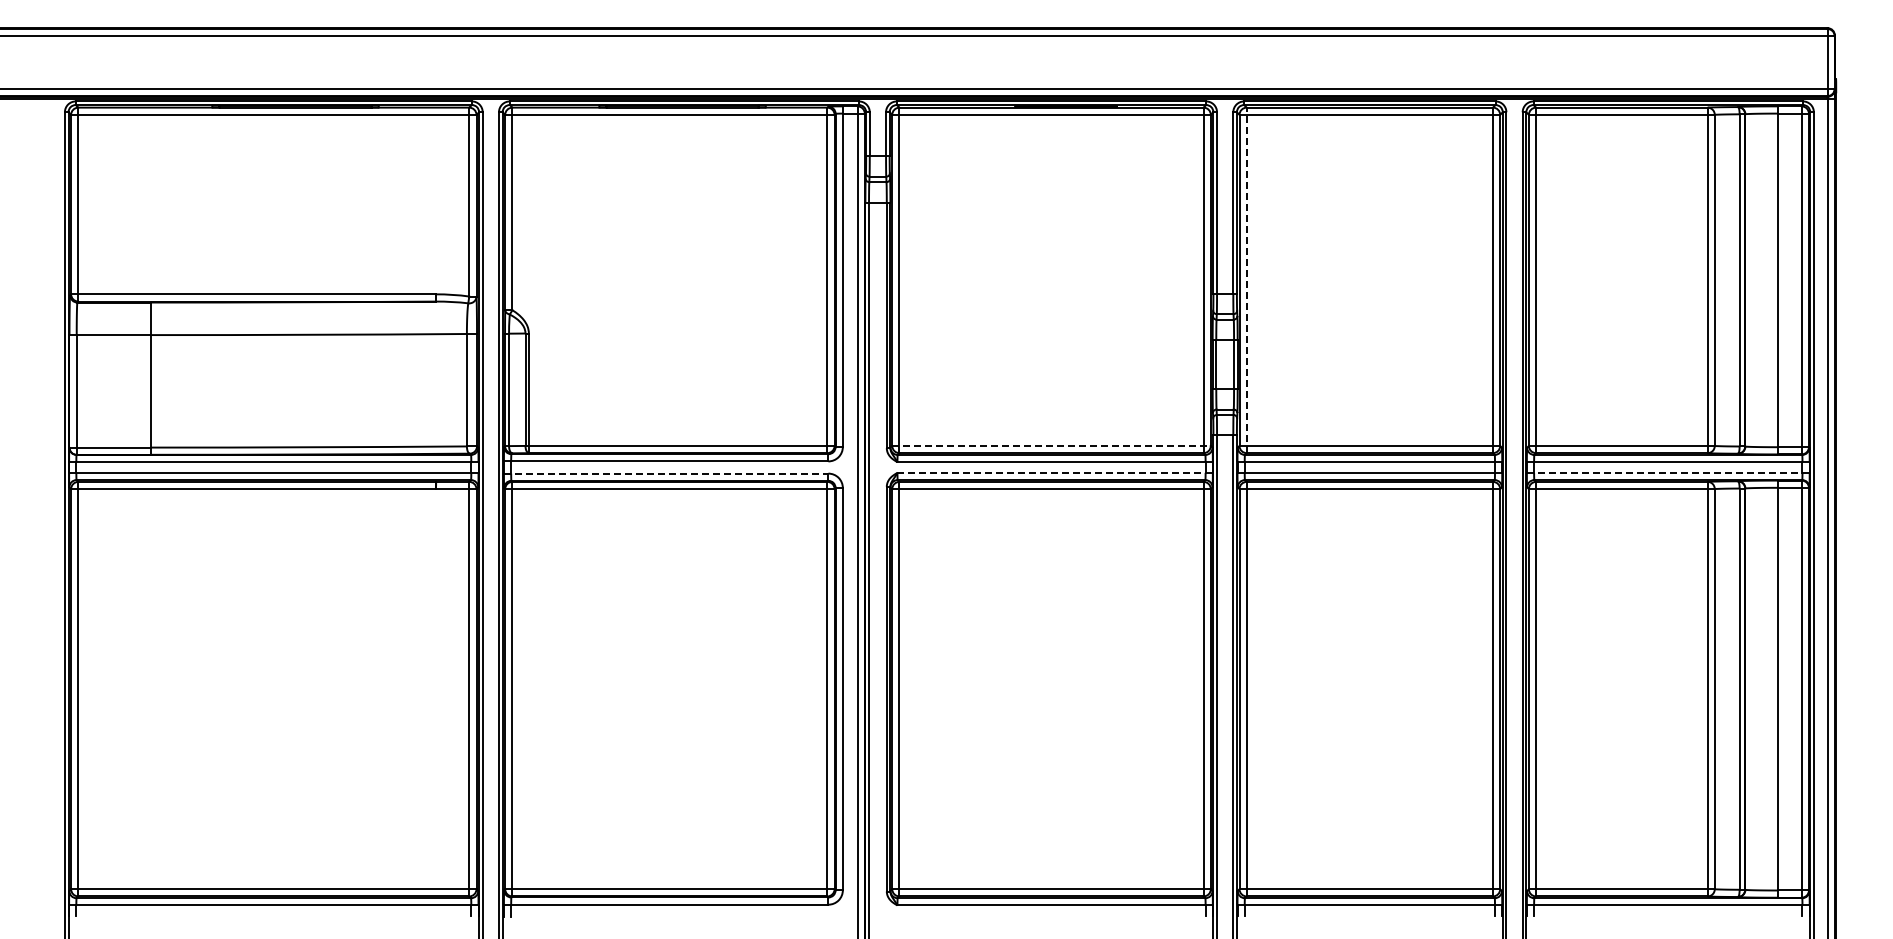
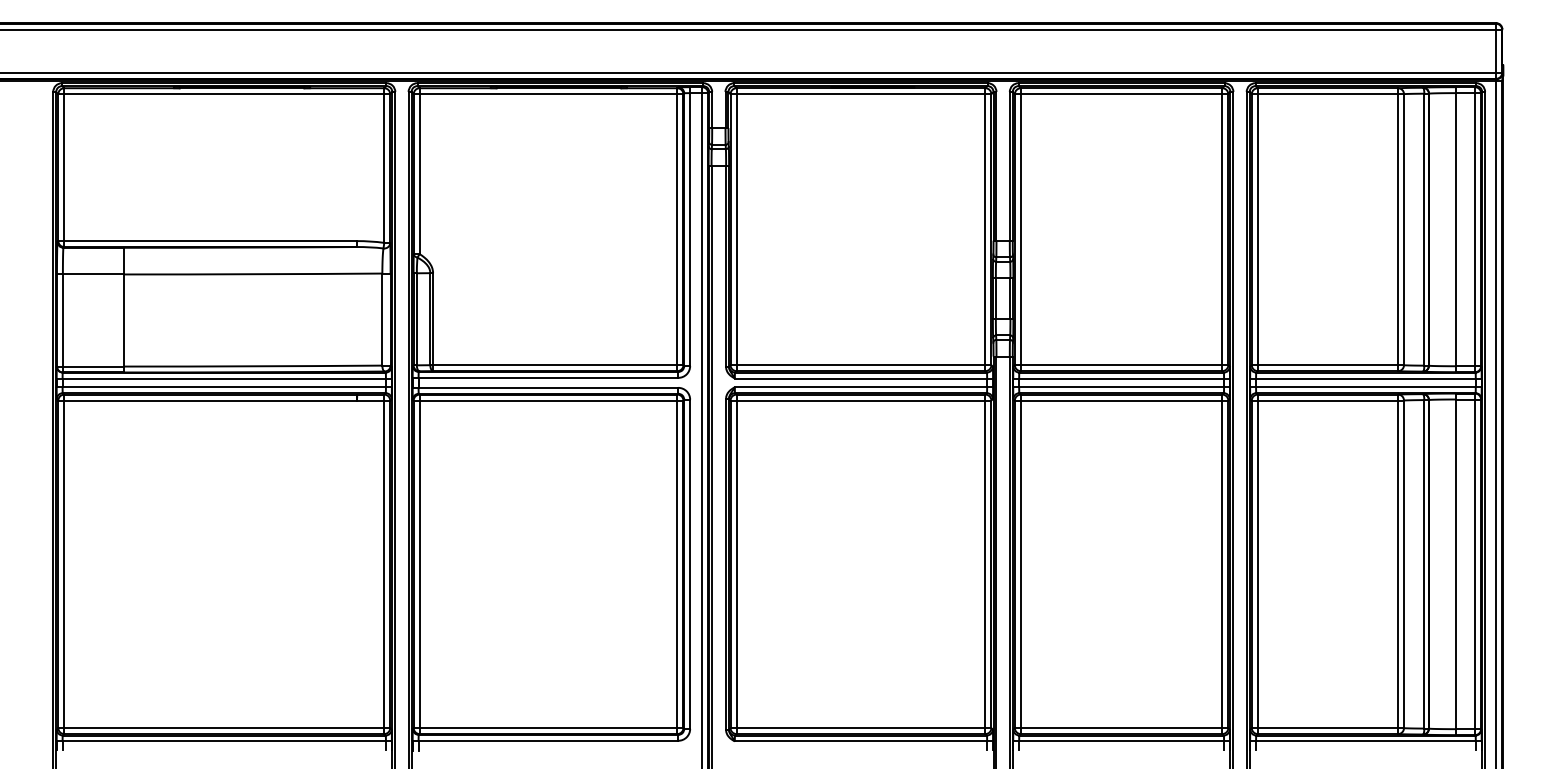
line: (1246, 280) -> (1020, 229), dashed -> solid
line: (1052, 445) -> (861, 364), dashed -> solid
line: (1055, 472) -> (864, 386), dashed -> solid
line: (1668, 472) -> (1366, 386), dashed -> solid
line: (666, 473) -> (545, 387), dashed -> solid

